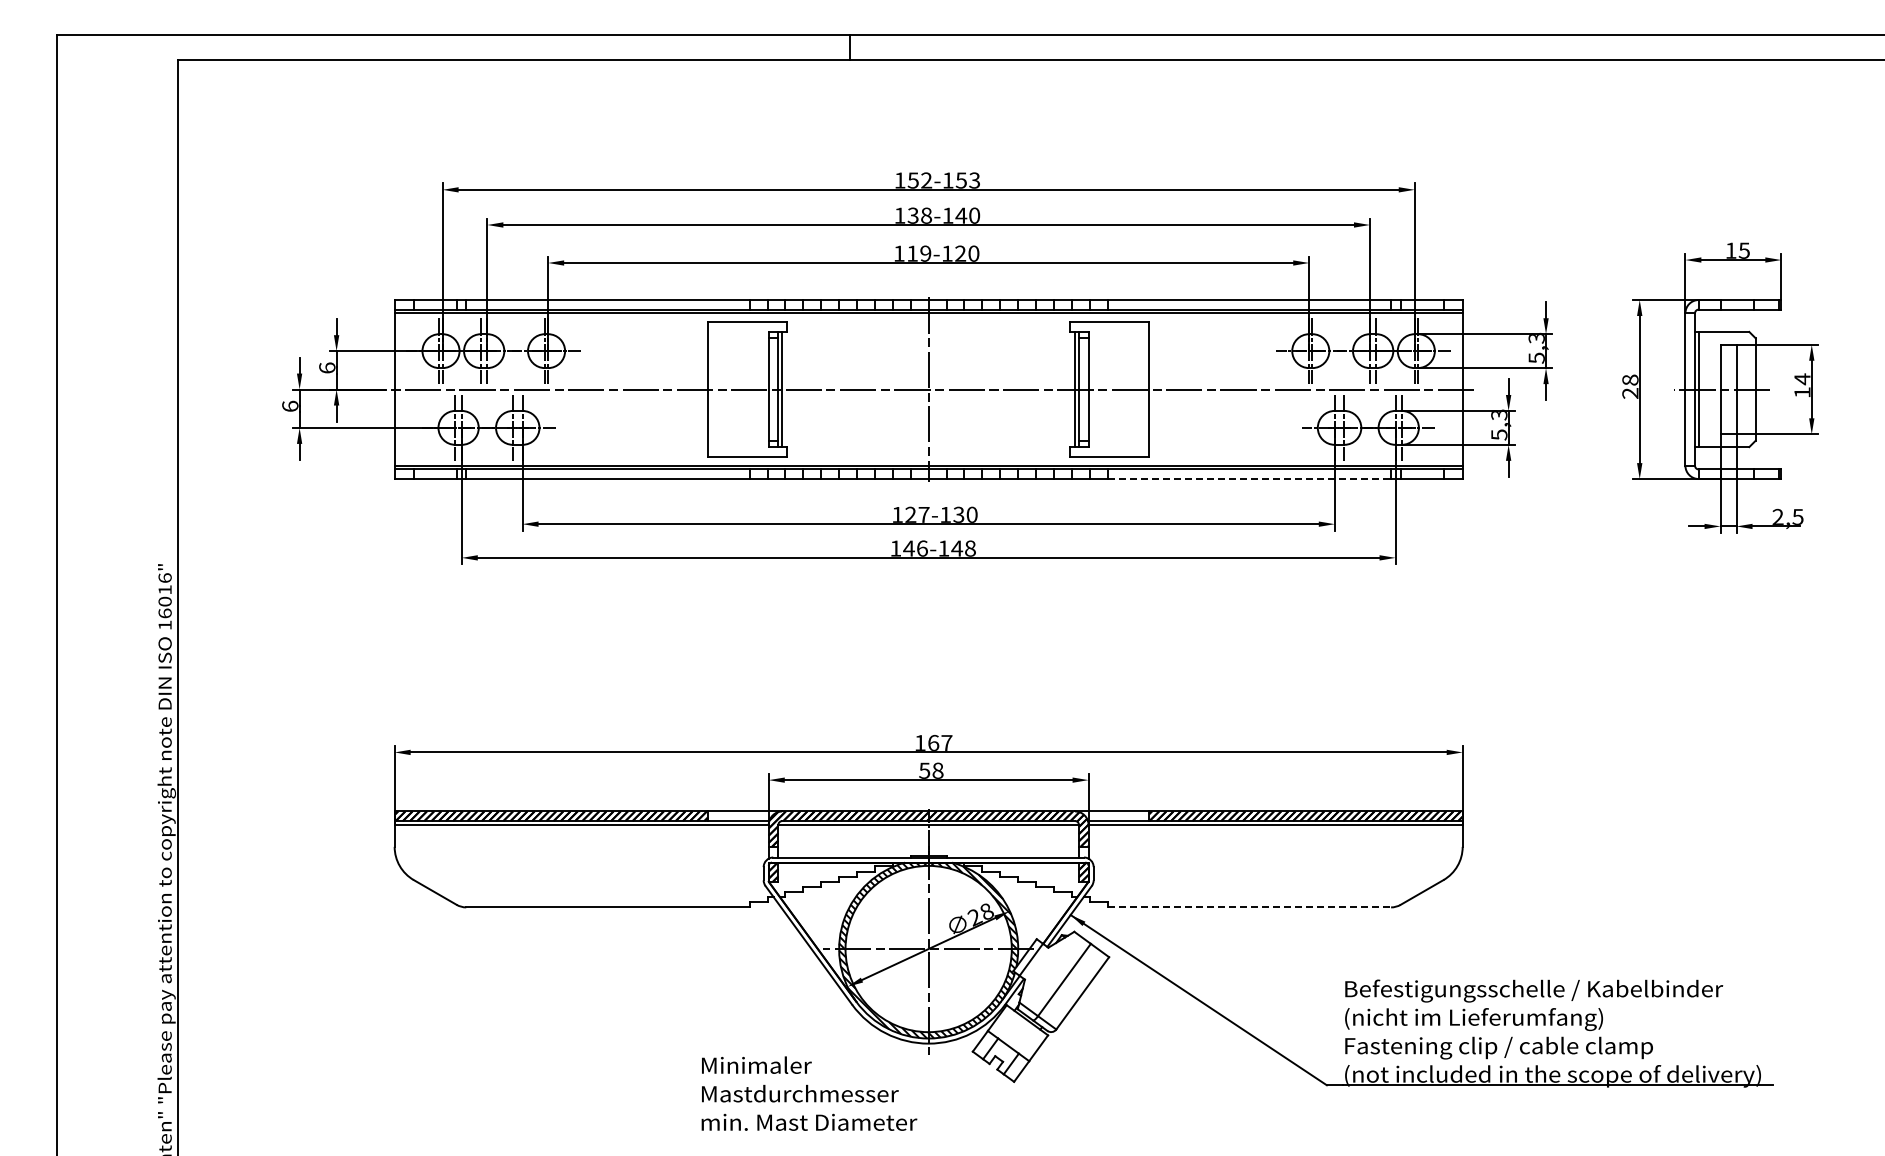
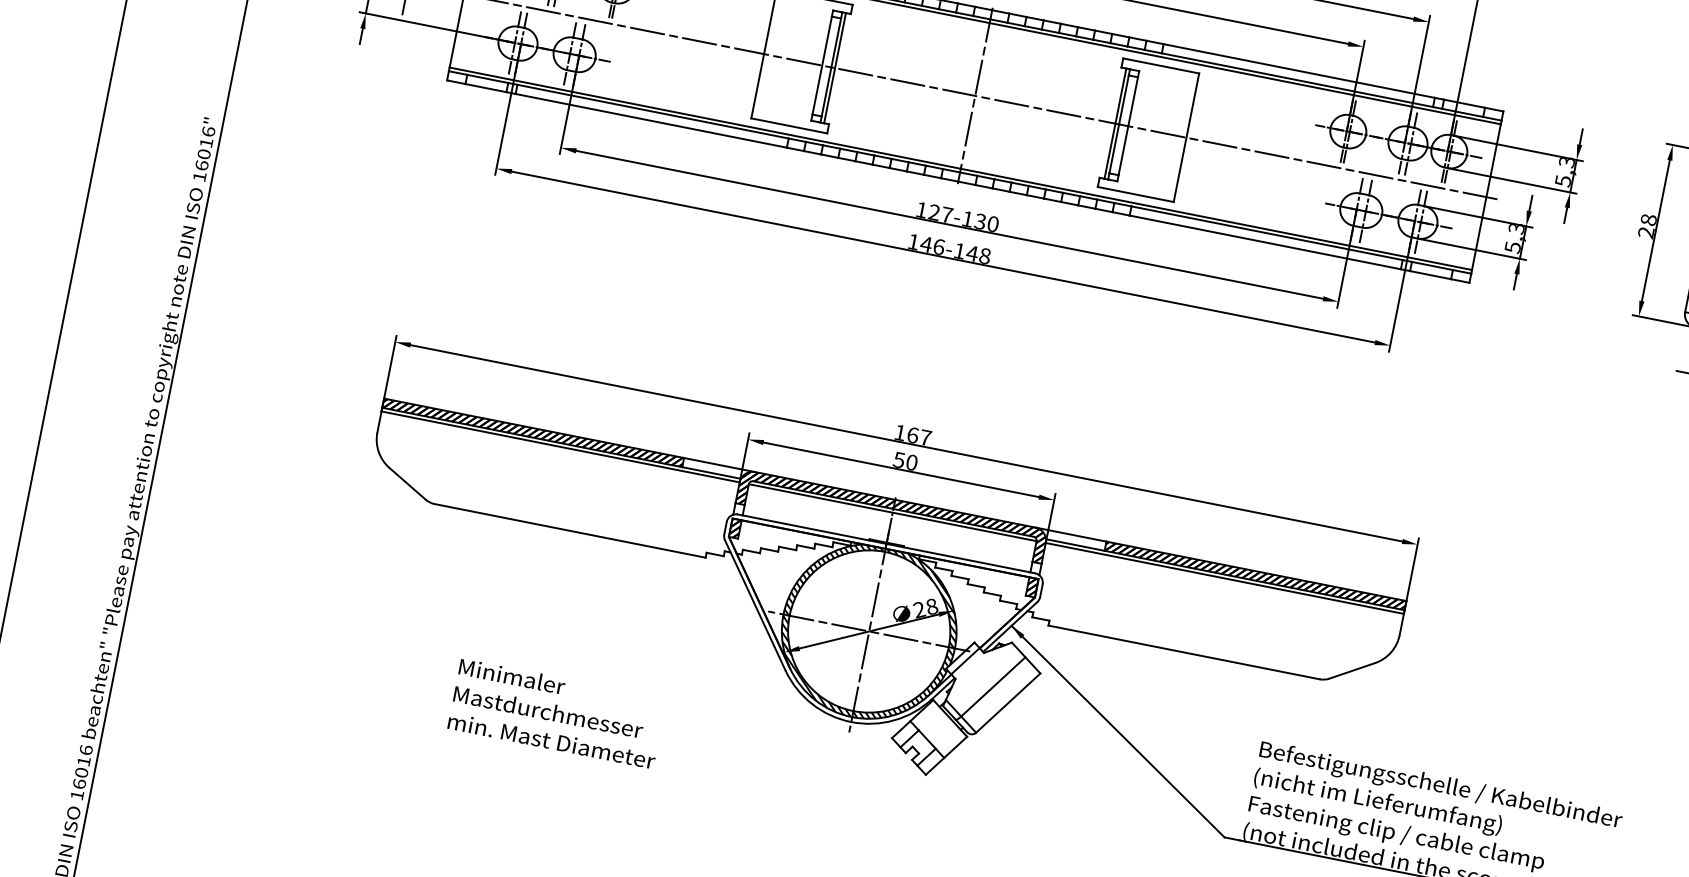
line: (1249, 479) -> (1265, 242), dashed -> solid
text: (937, 770) -> (911, 462), 58 -> 50
line: (1249, 907) -> (1184, 652), dashed -> solid
text: (809, 1093) -> (557, 713), moved

